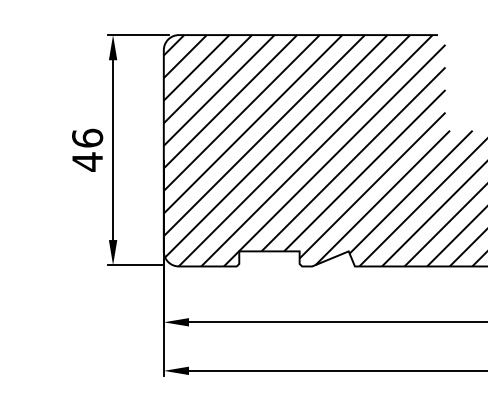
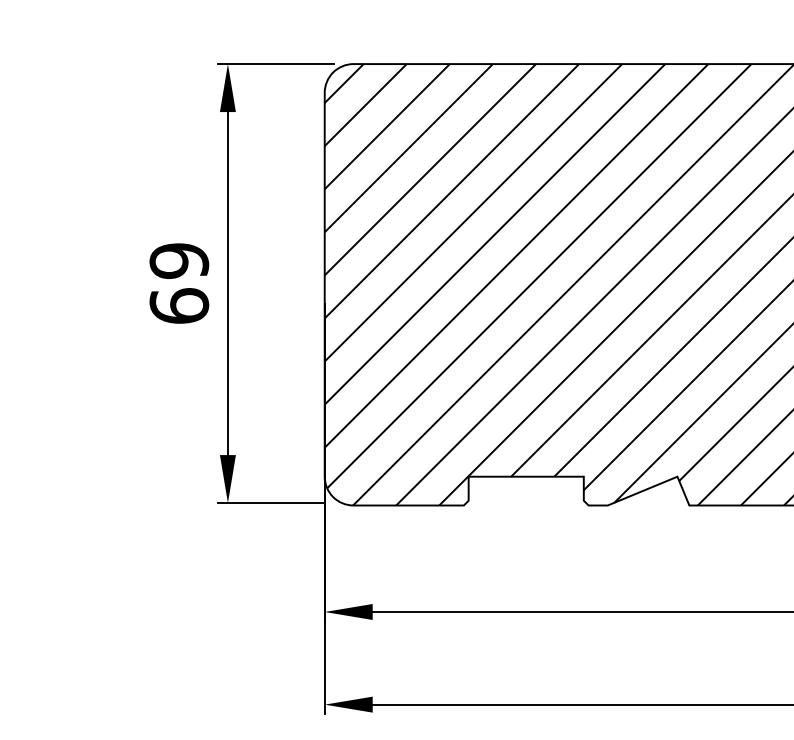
text: (87, 149) -> (179, 282), 46 -> 69

